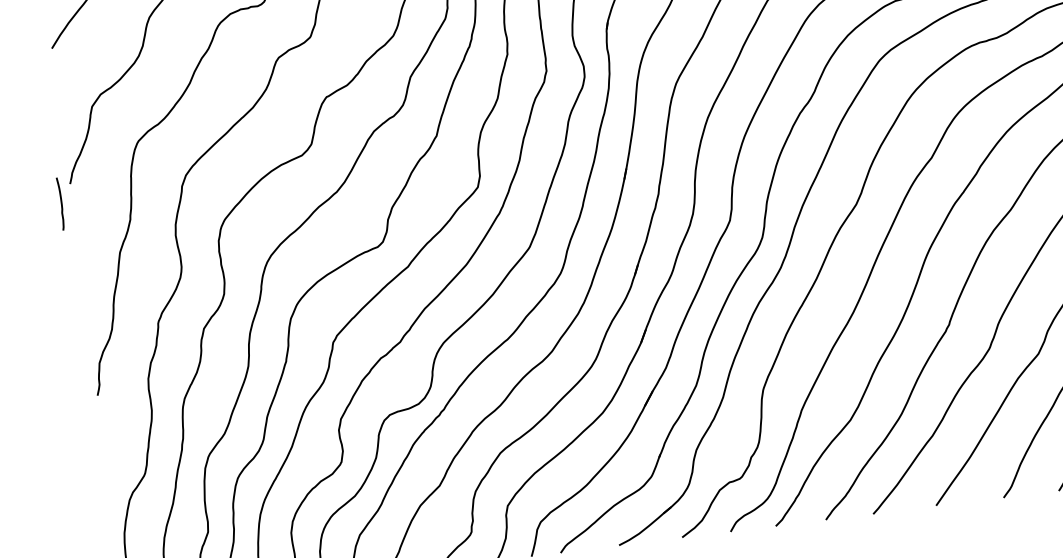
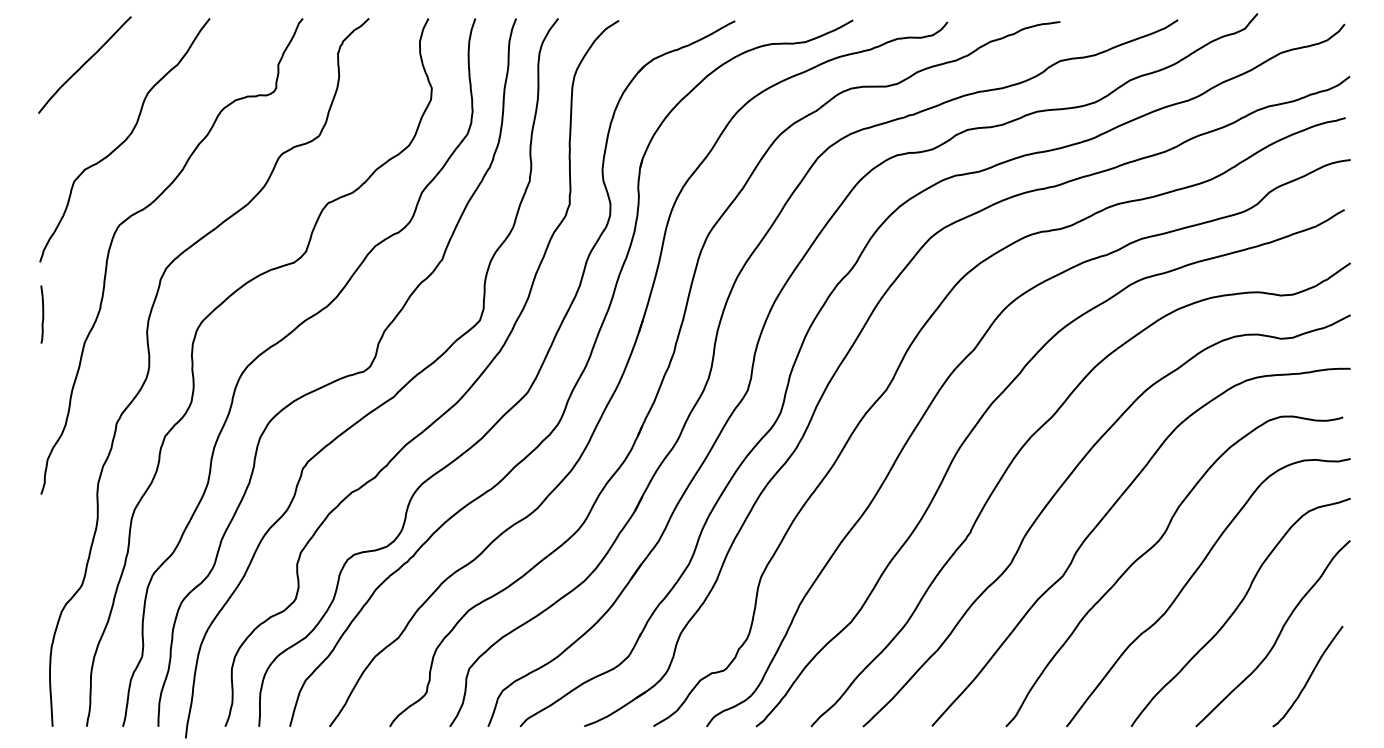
curve: (61, 203) -> (42, 314), moved

